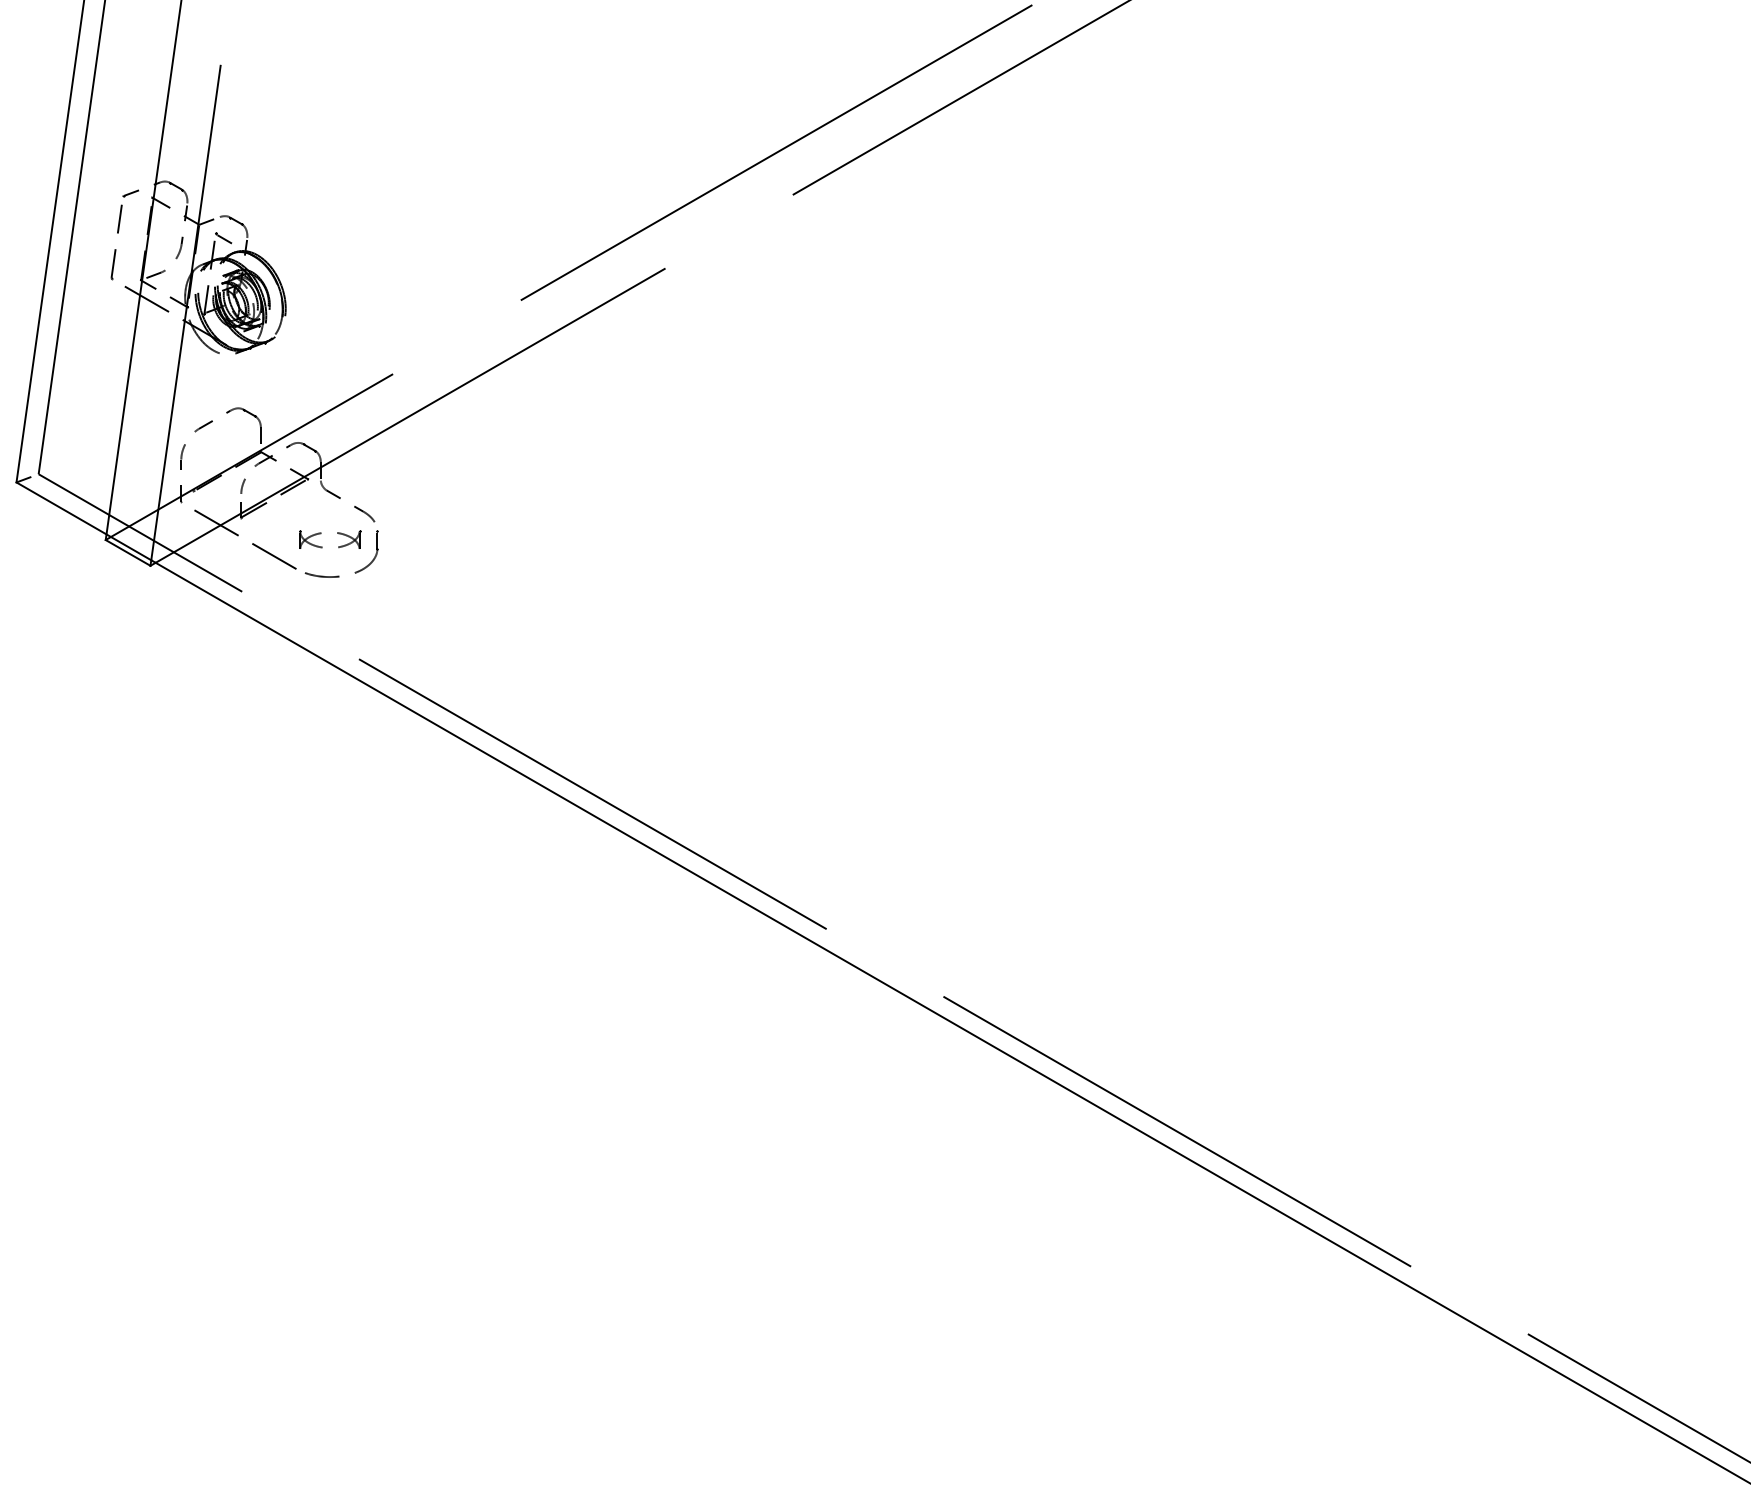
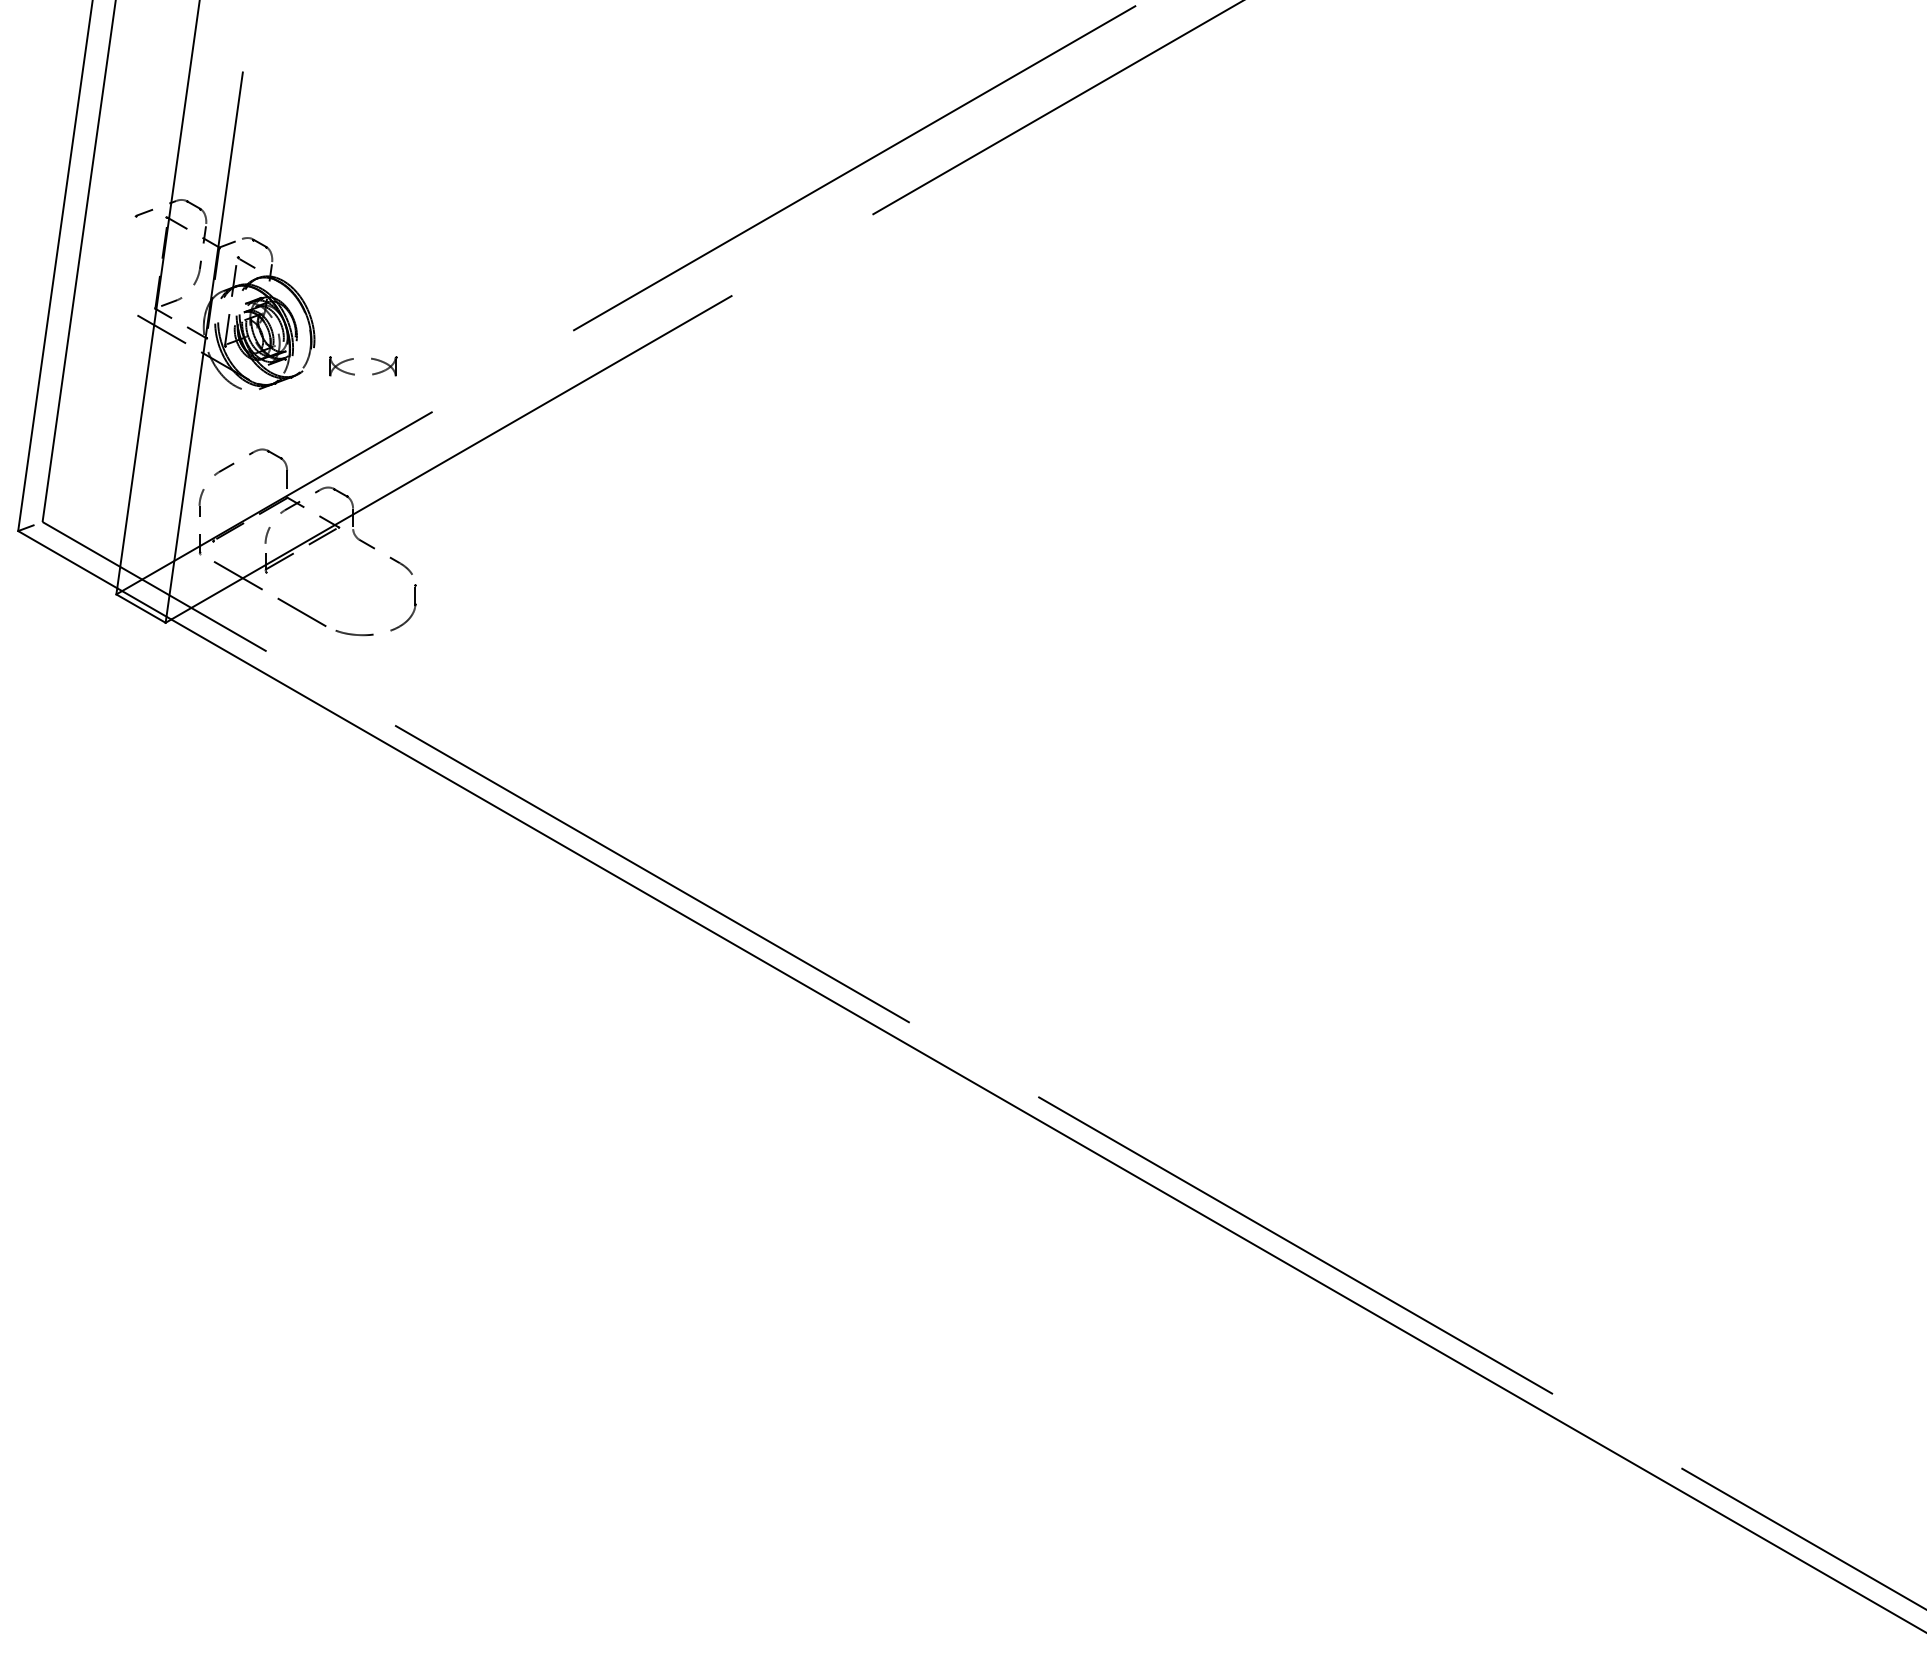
part: (115, 249) -> (127, 274), removed
part: (337, 533) -> (371, 359), moved

